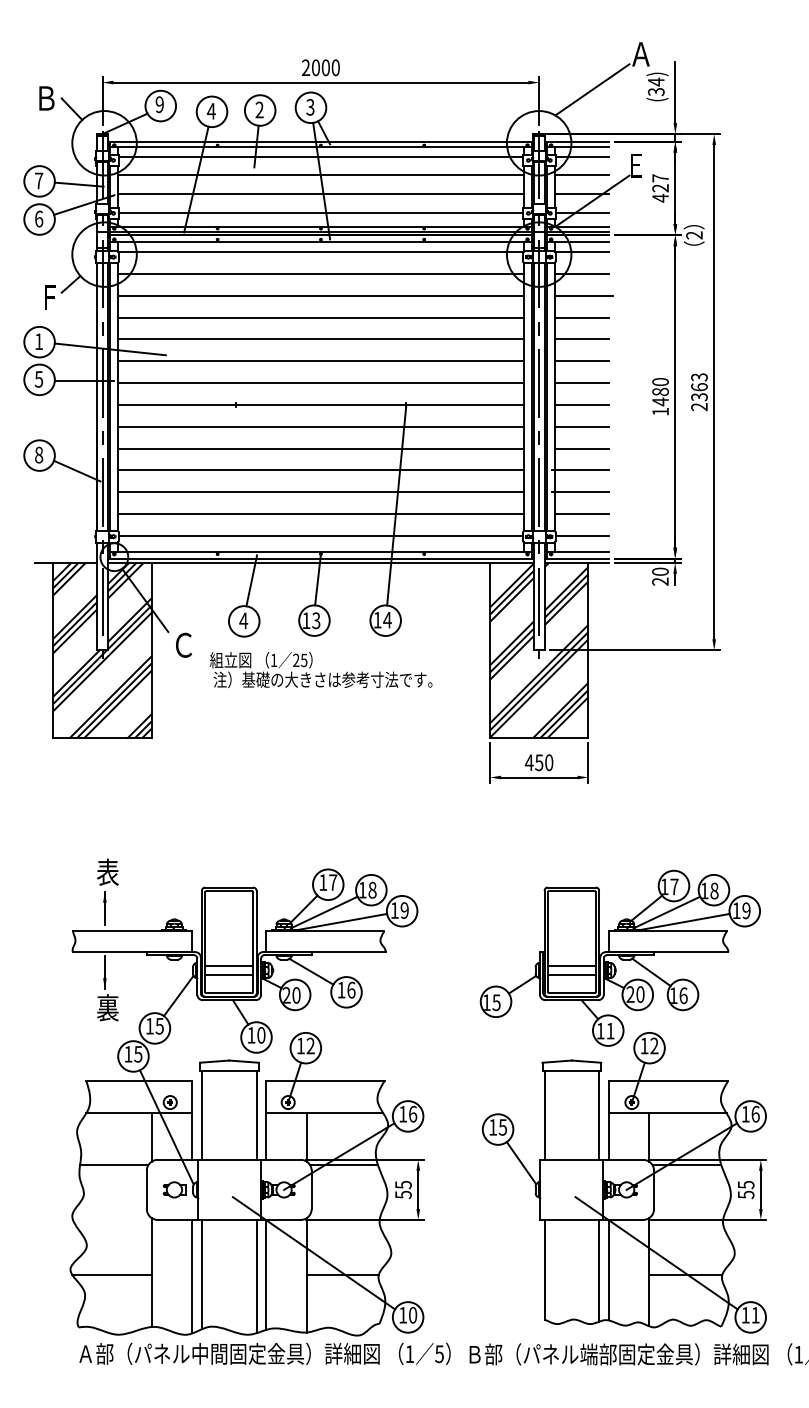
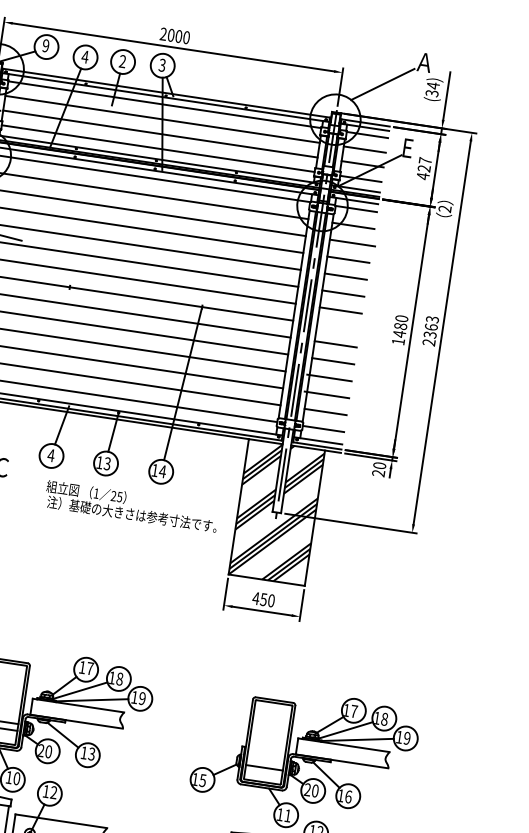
line: (581, 404) -> (337, 326), removed
text: (321, 670) -> (132, 506), moved
line: (571, 966) -> (265, 761), removed
text: (351, 989) -> (92, 753), 16 -> 13

